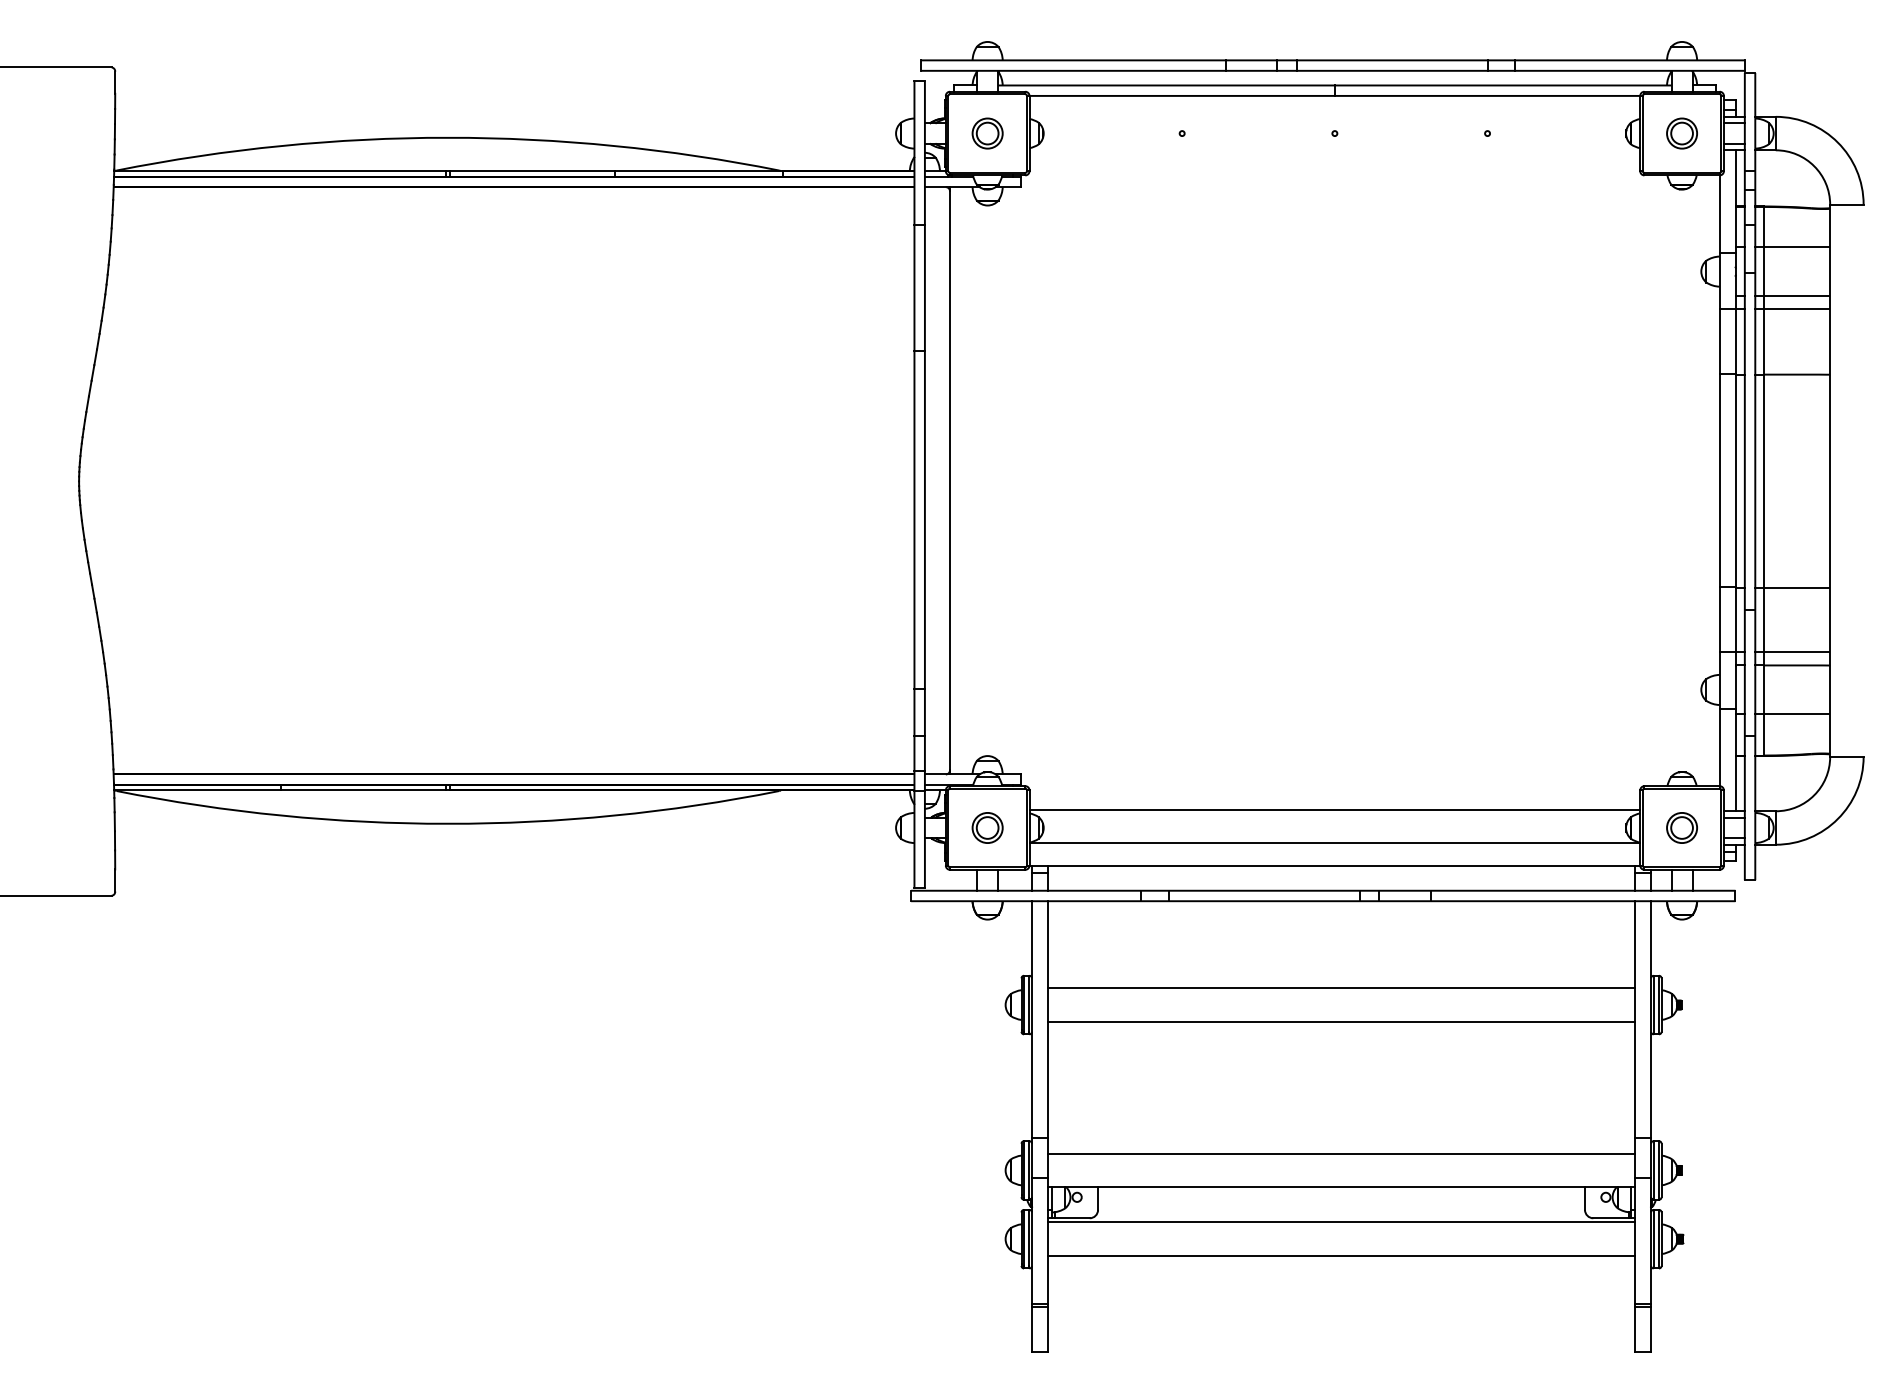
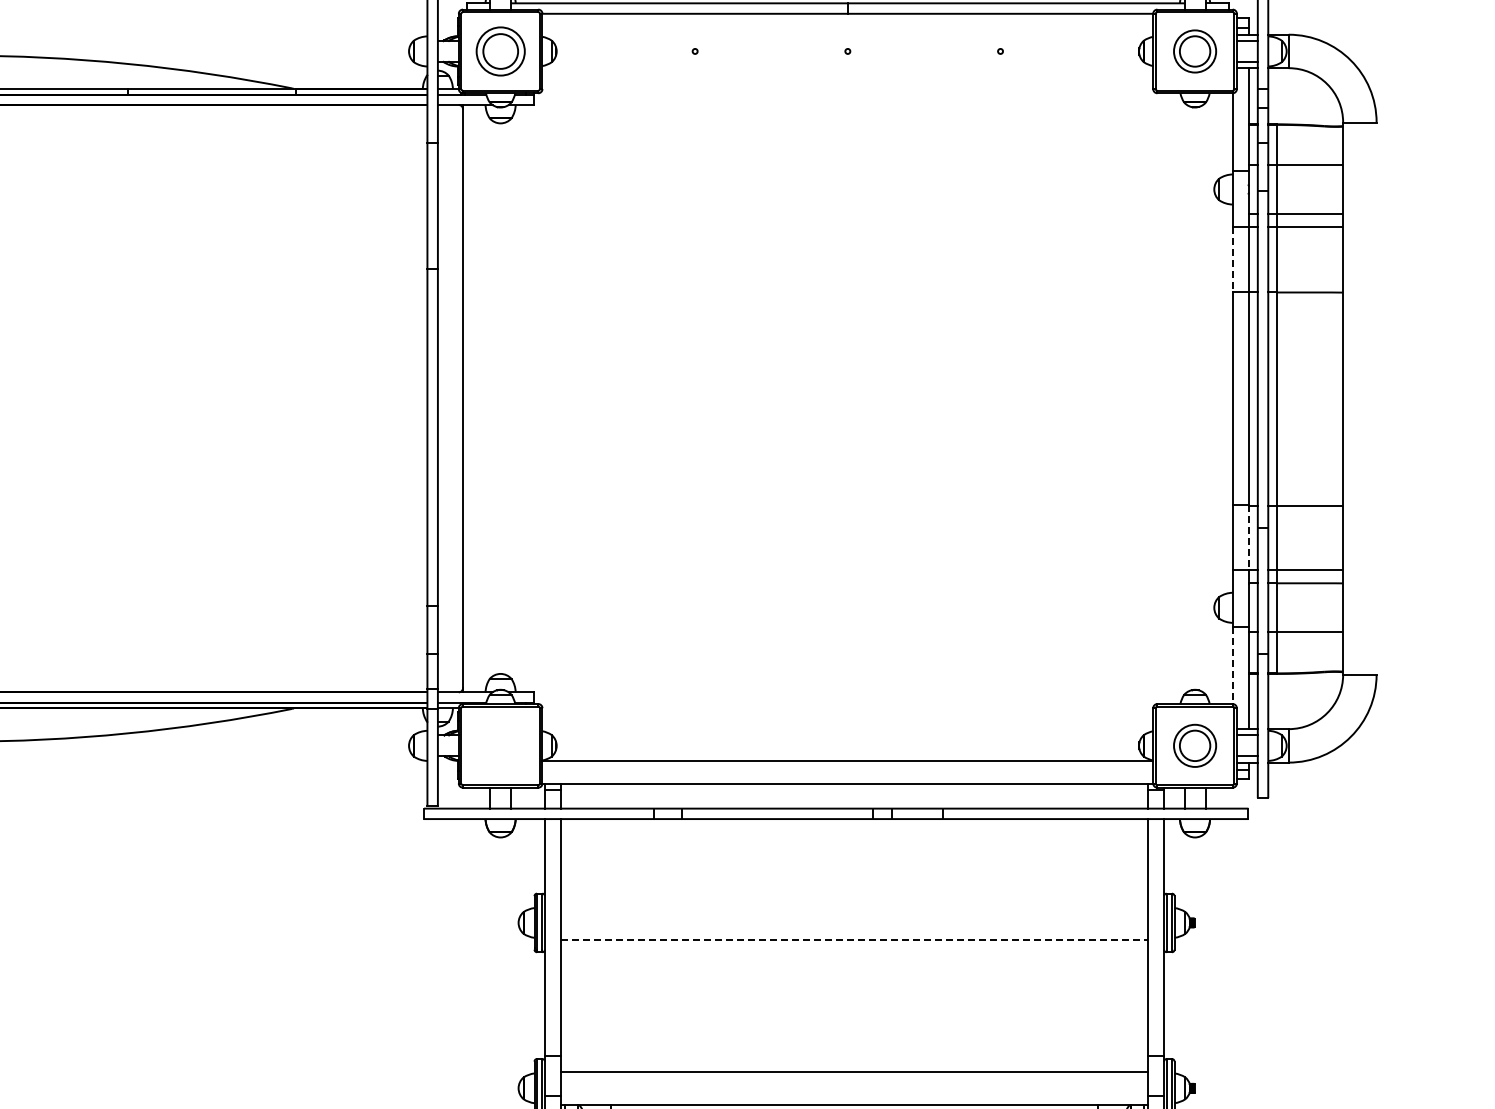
part: (987, 133) -> (500, 51), size x1.6
part: (1681, 133) -> (1194, 51), size x1.4
line: (1719, 341) -> (1232, 259), solid -> dashed
line: (1735, 619) -> (1248, 537), solid -> dashed
line: (1719, 747) -> (1232, 665), solid -> dashed
line: (1334, 809) -> (847, 727), removed
part: (987, 827) -> (500, 745), removed
part: (1681, 827) -> (1194, 745), size x1.4
line: (1341, 988) -> (854, 906), removed
line: (1341, 1021) -> (854, 939), solid -> dashed

